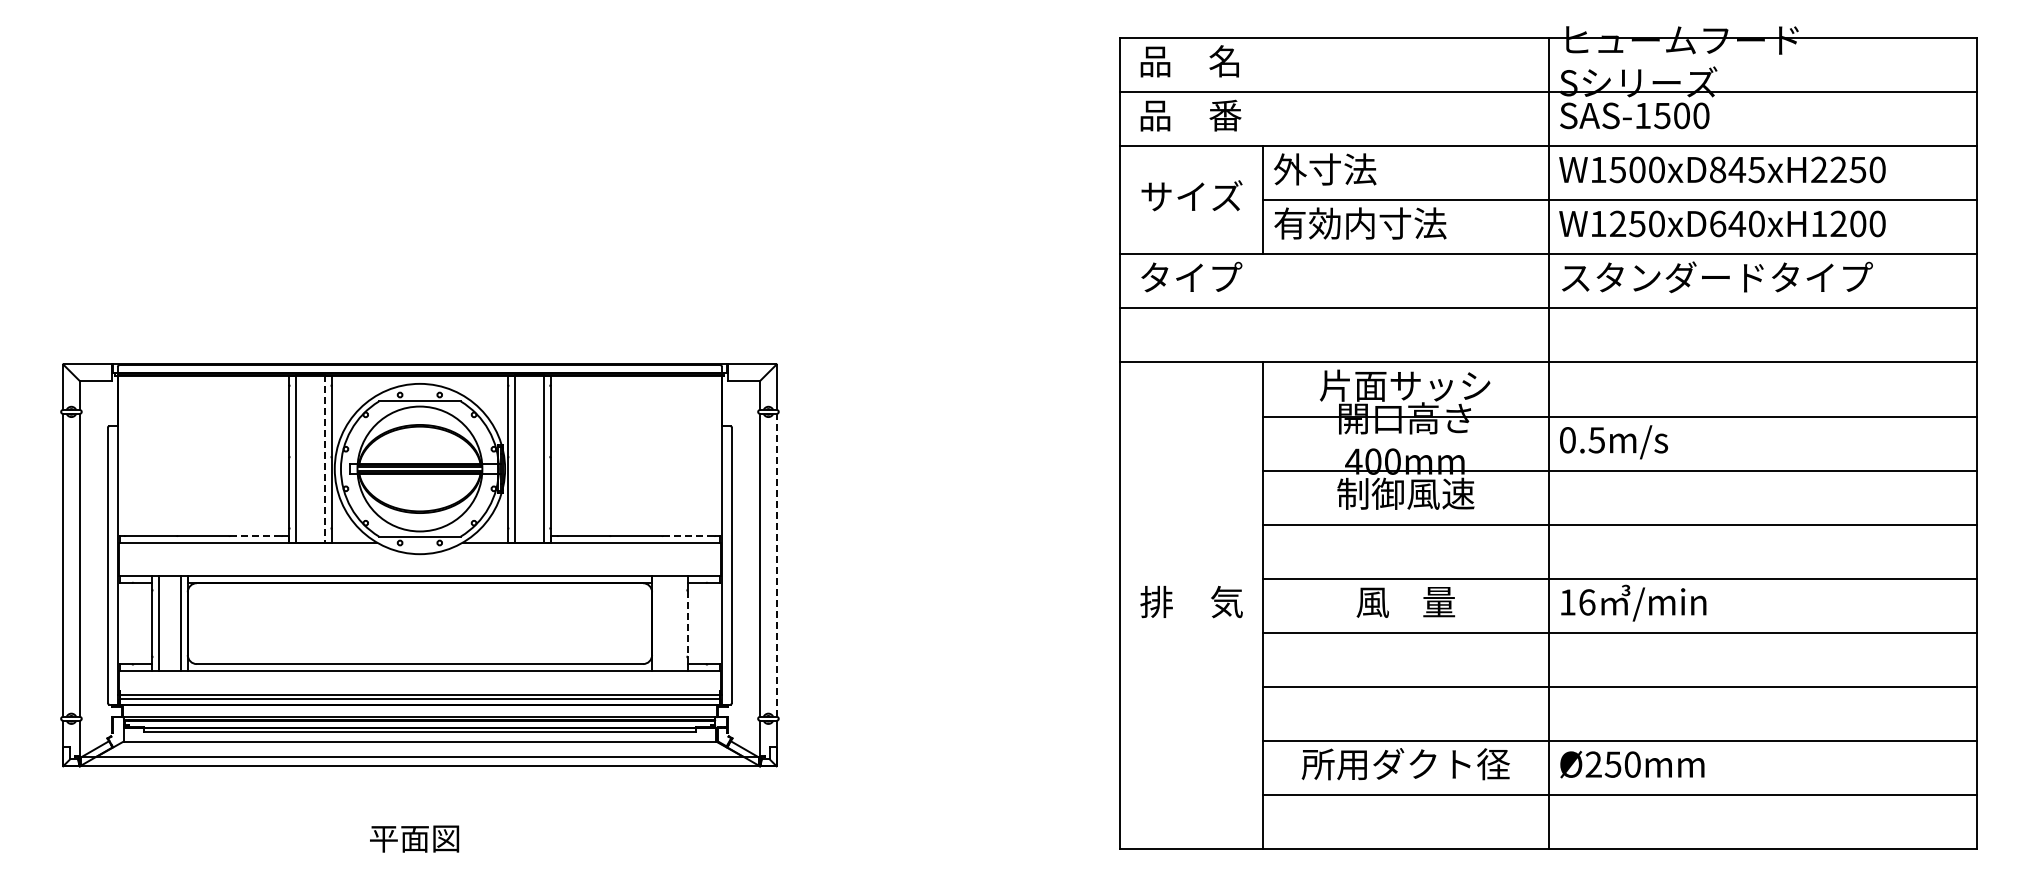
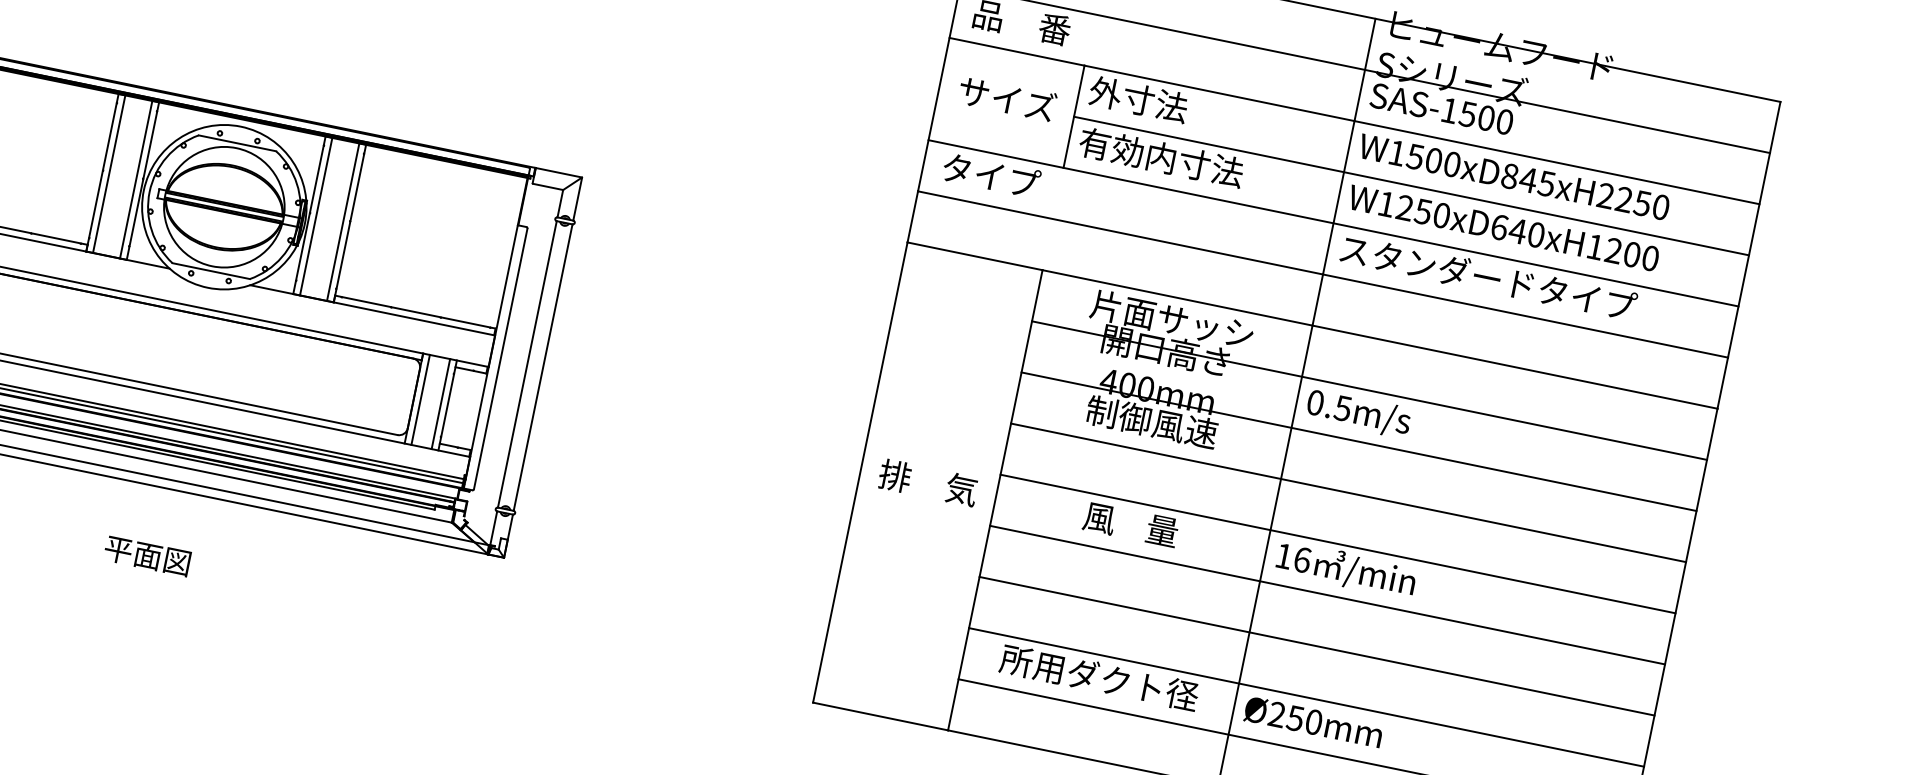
line: (324, 458) -> (136, 178), dashed -> solid
line: (255, 535) -> (55, 238), dashed -> solid
line: (688, 535) -> (465, 322), dashed -> solid
line: (776, 564) -> (543, 366), dashed -> solid
line: (659, 623) -> (420, 399), added
line: (680, 623) -> (440, 403), added
line: (687, 623) -> (447, 405), dashed -> solid

